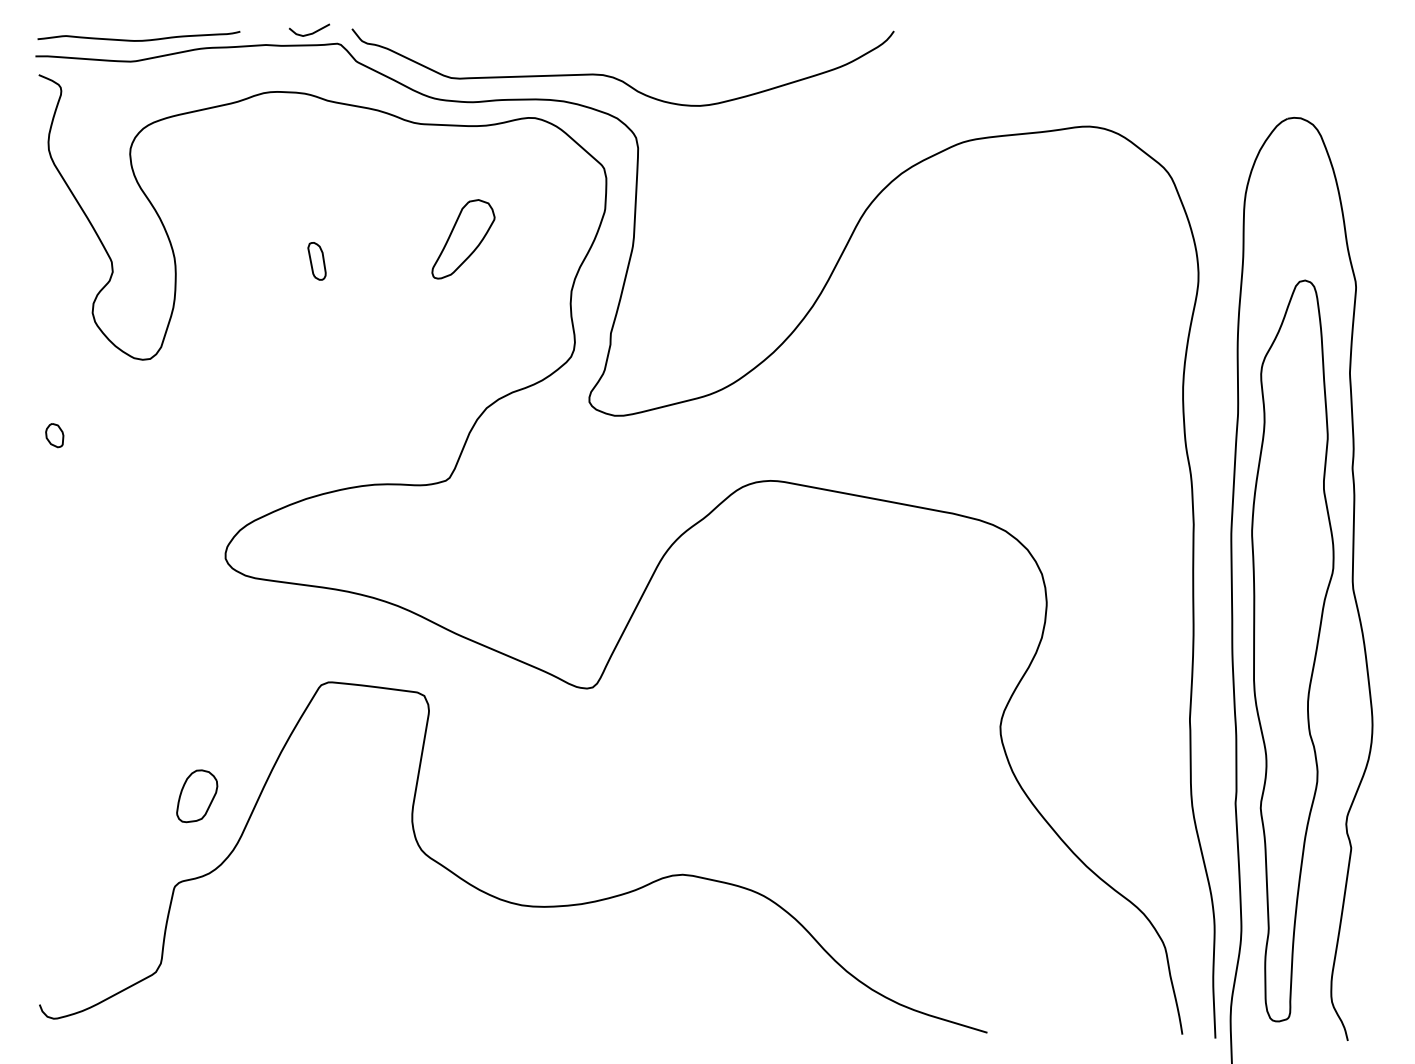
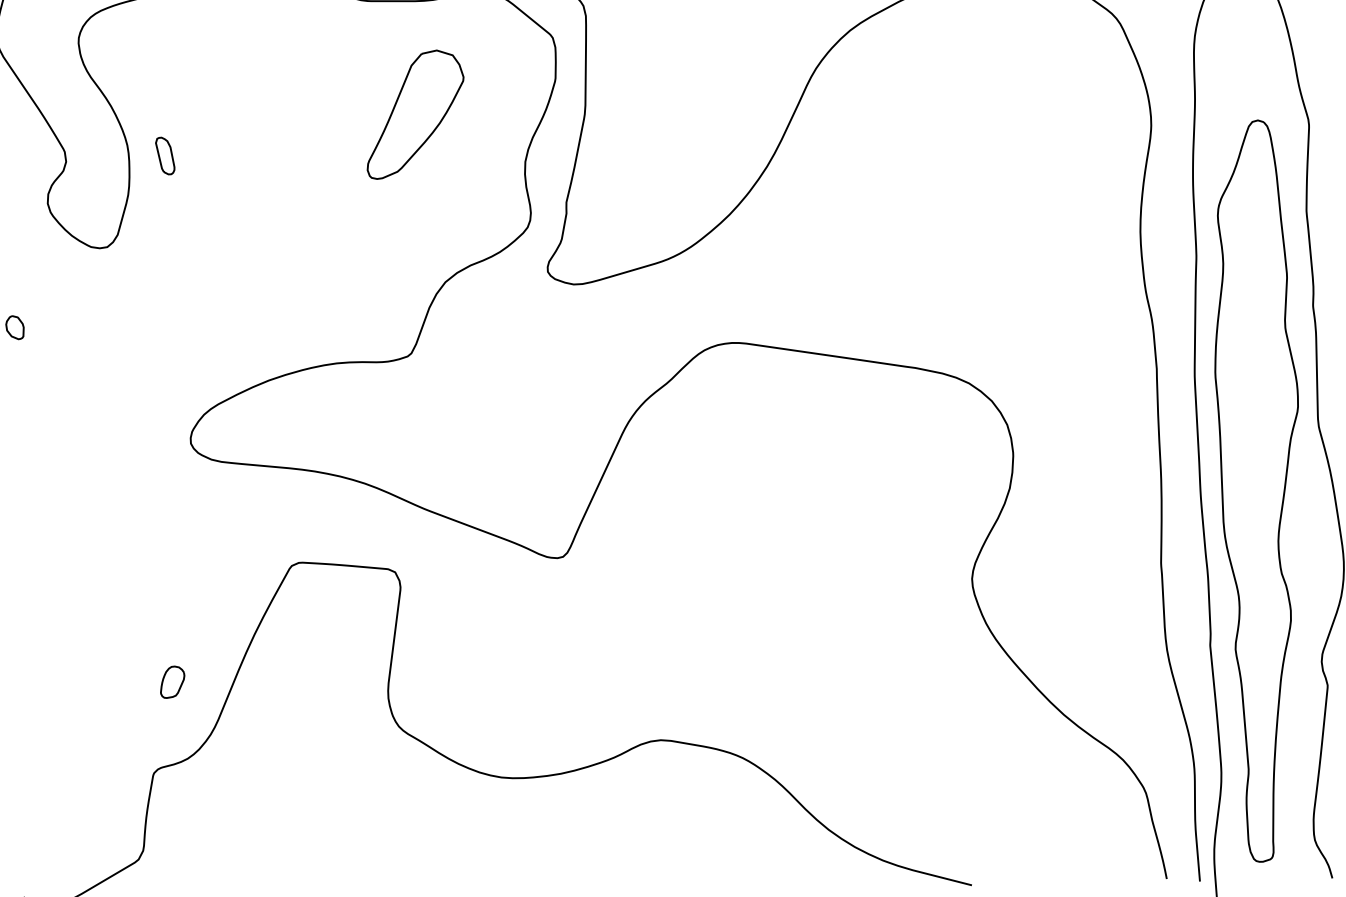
part: (463, 239) -> (415, 114), size x1.6
part: (316, 261) -> (164, 156), moved
part: (197, 796) -> (172, 682), size x0.6

